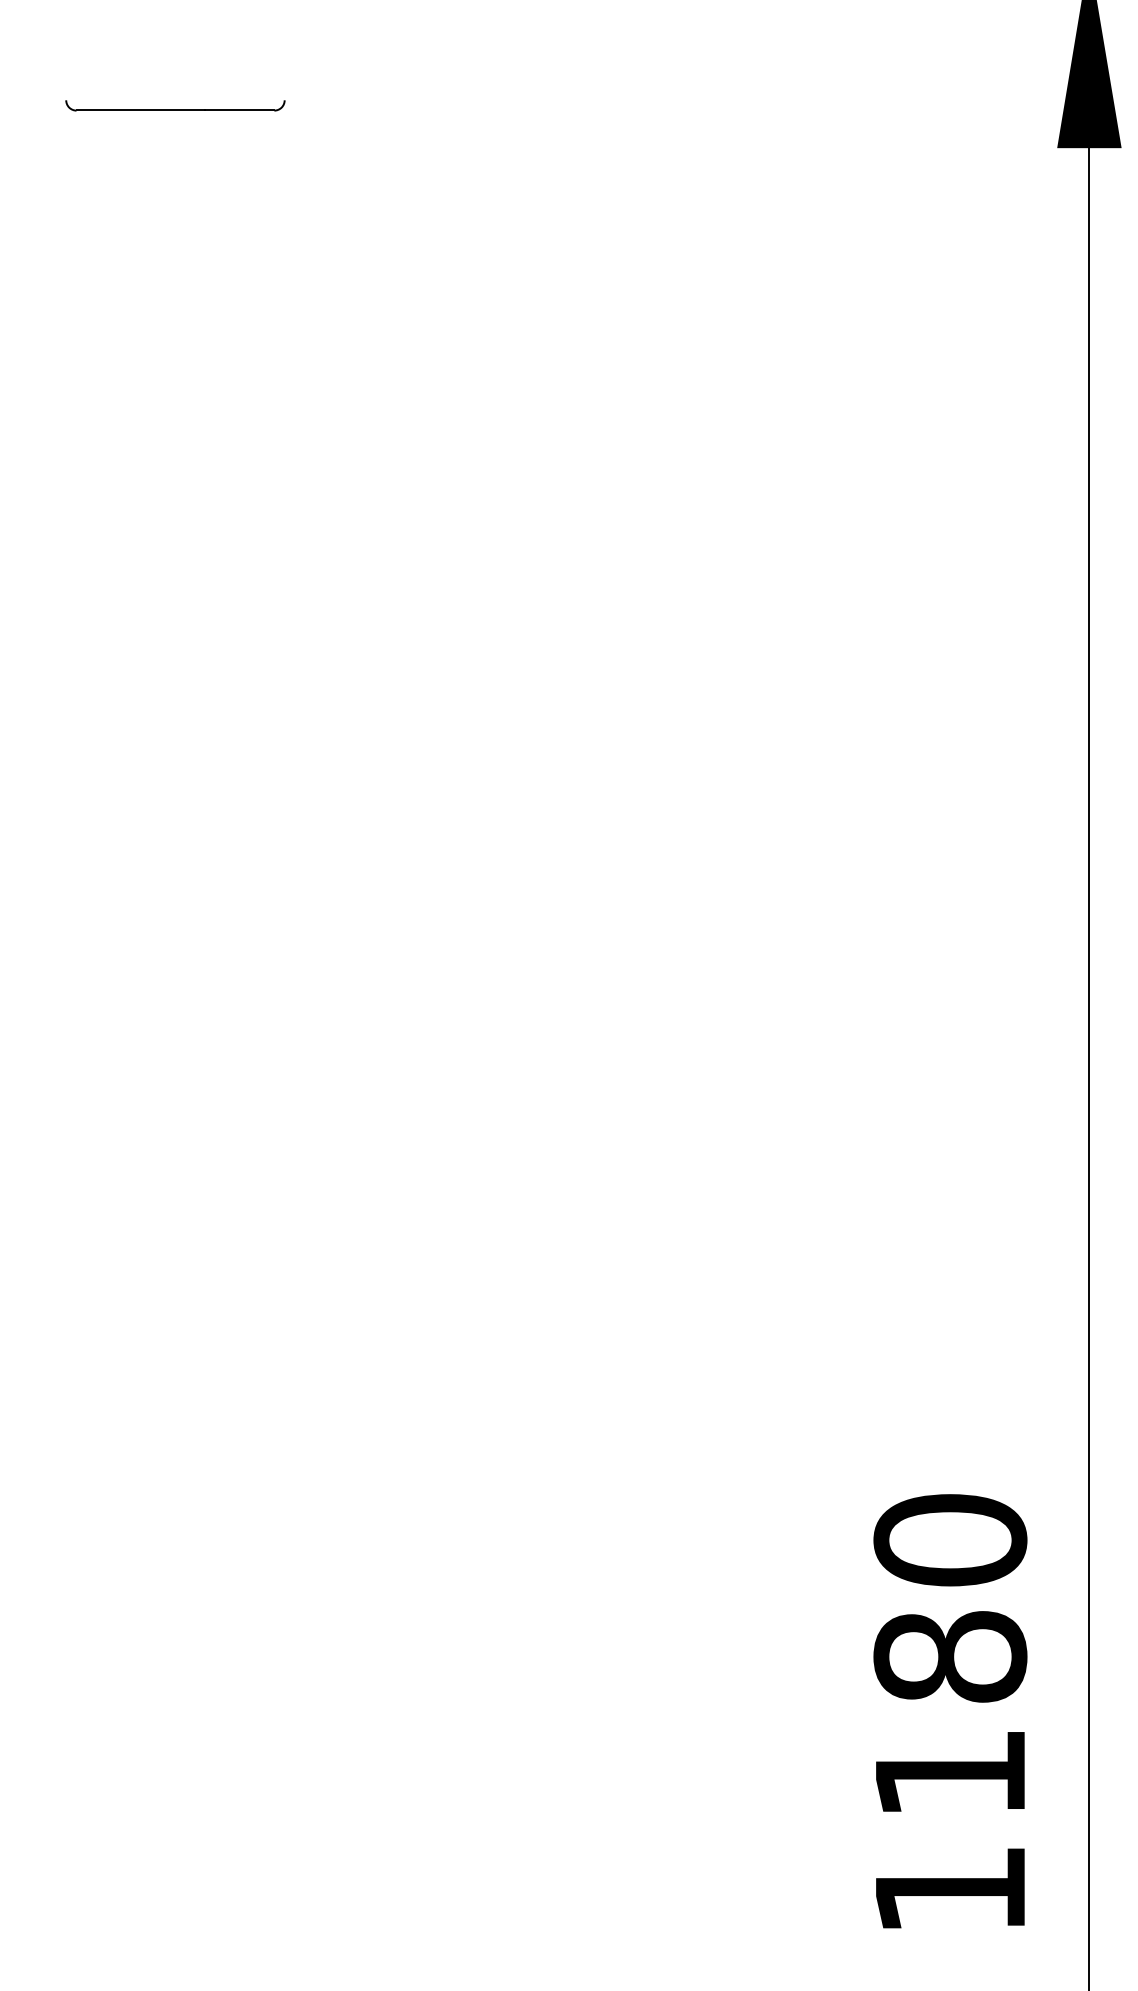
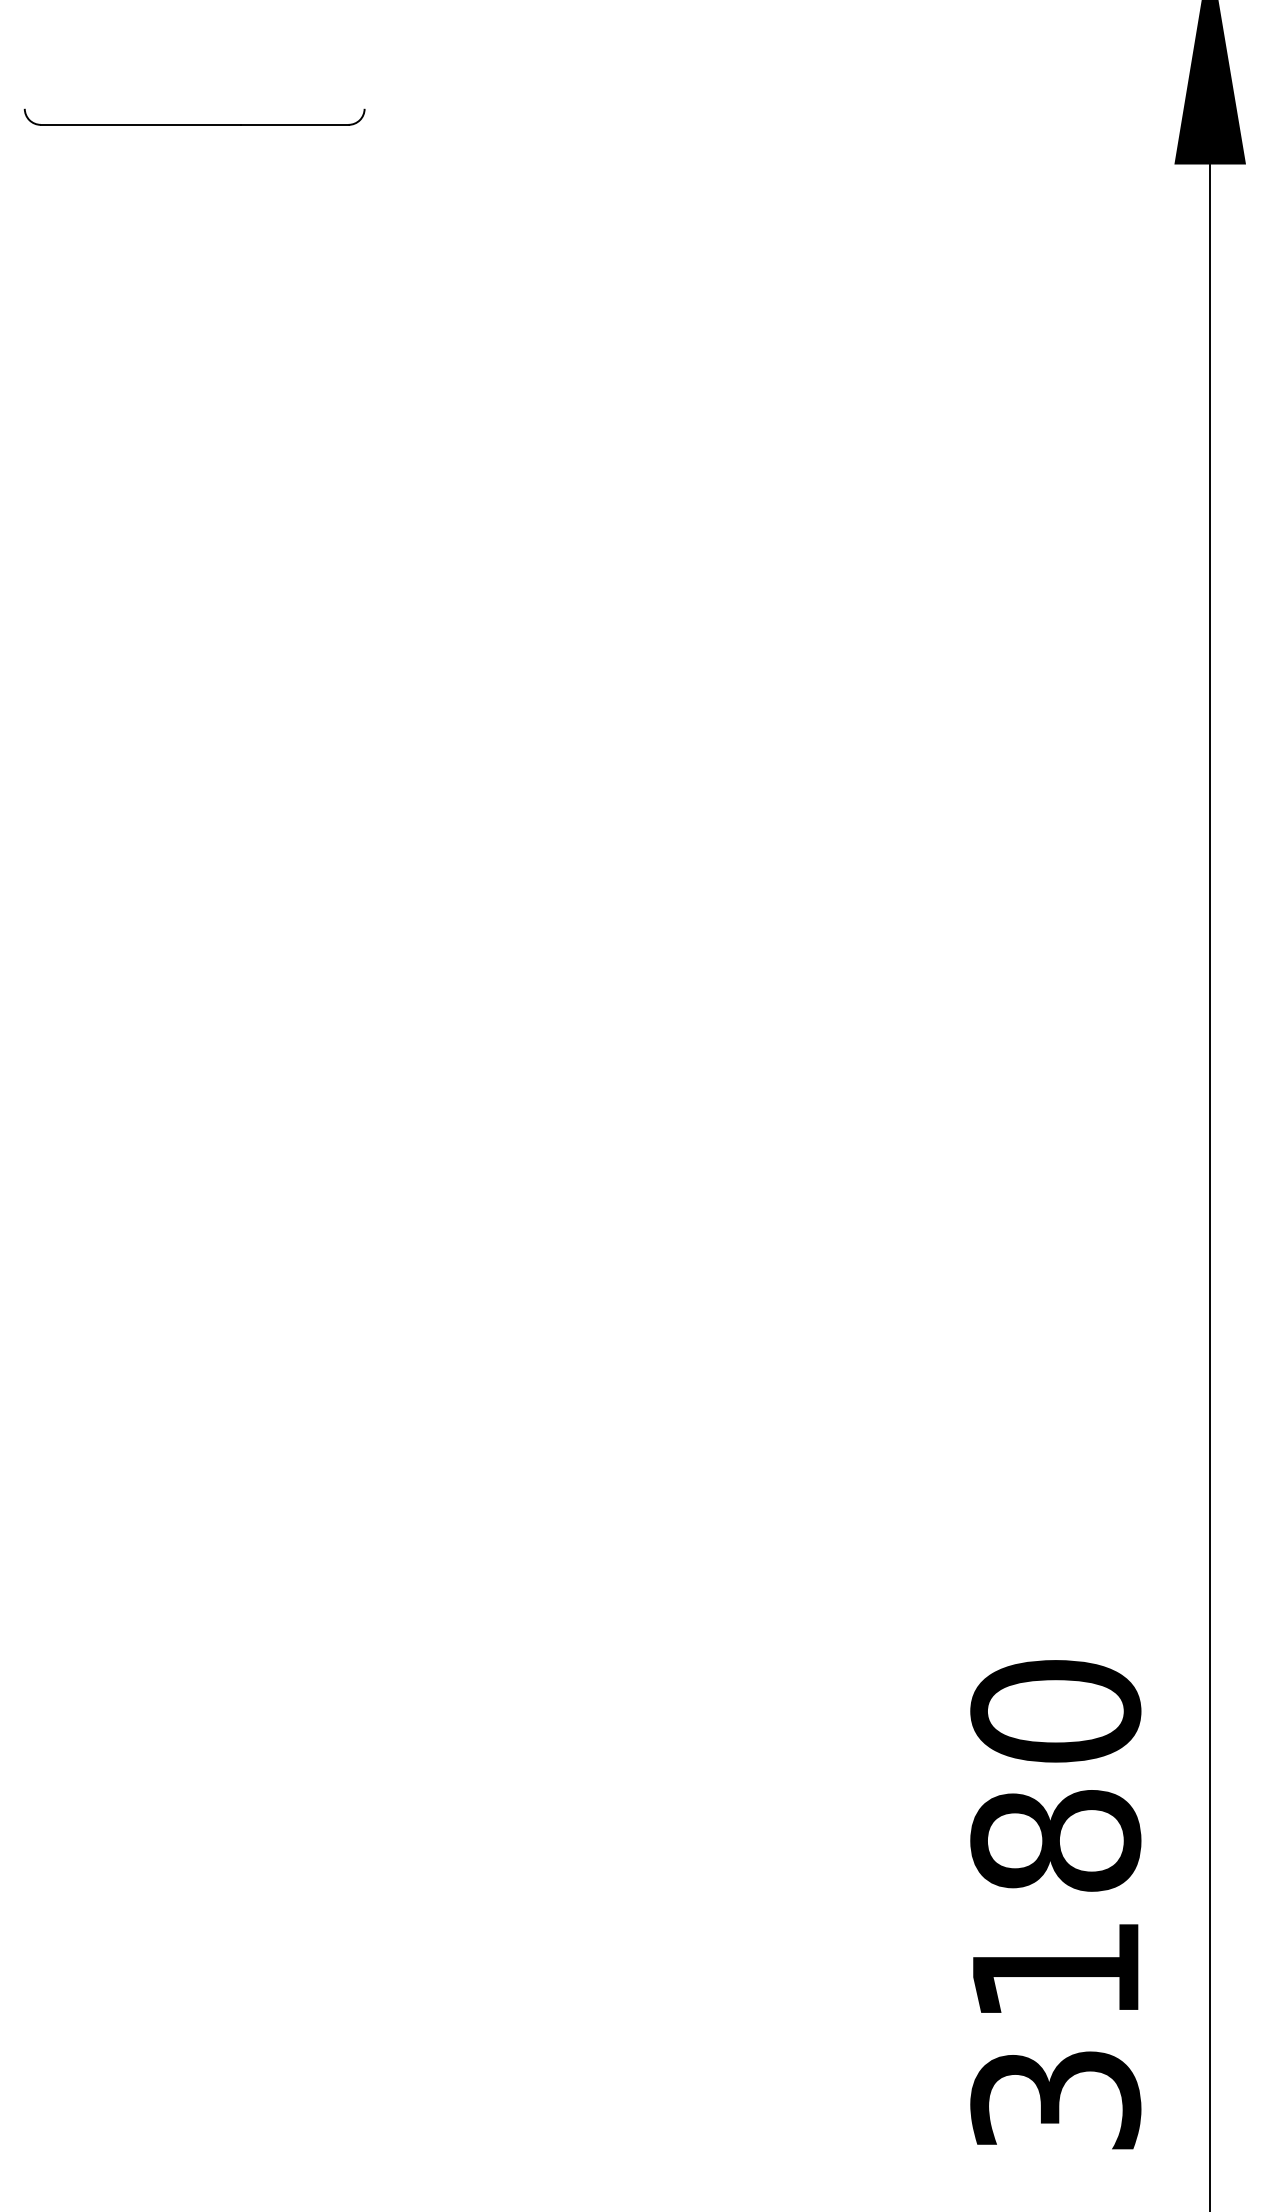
part: (175, 105) -> (194, 117), size x1.4
text: (950, 1890) -> (1055, 2100), 1180 -> 3180

